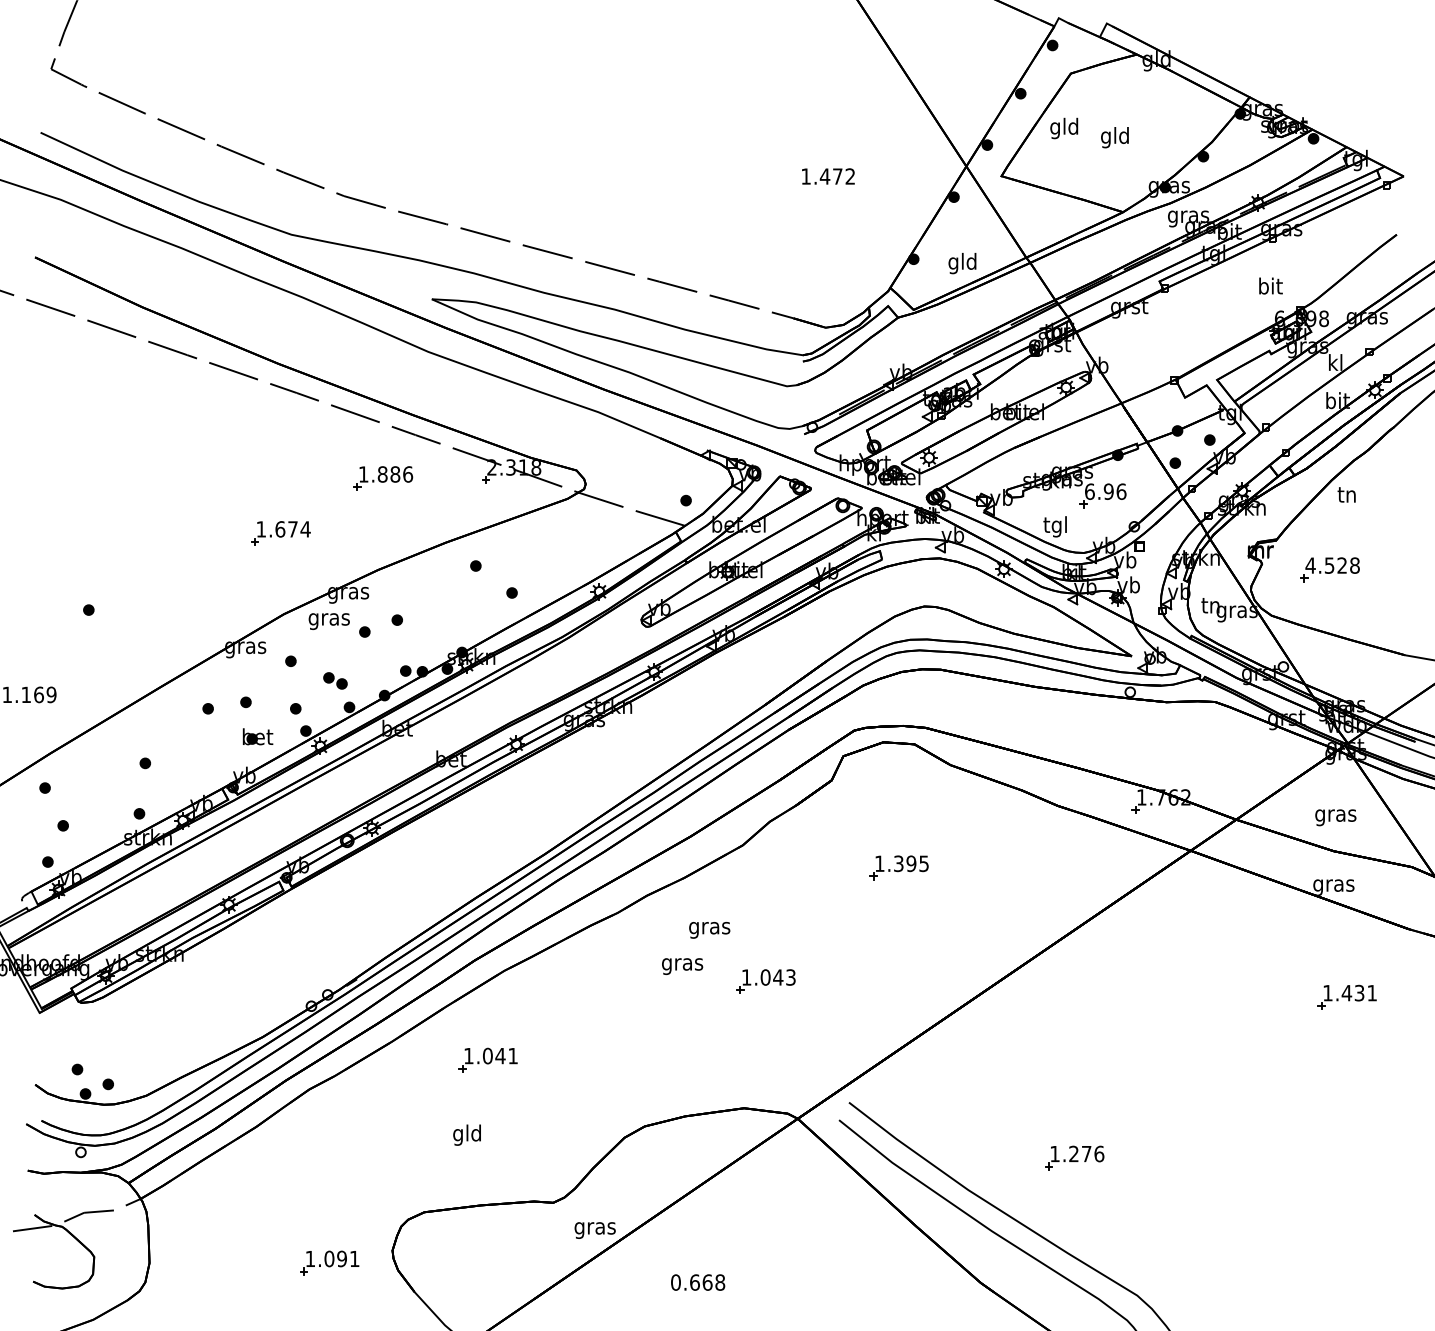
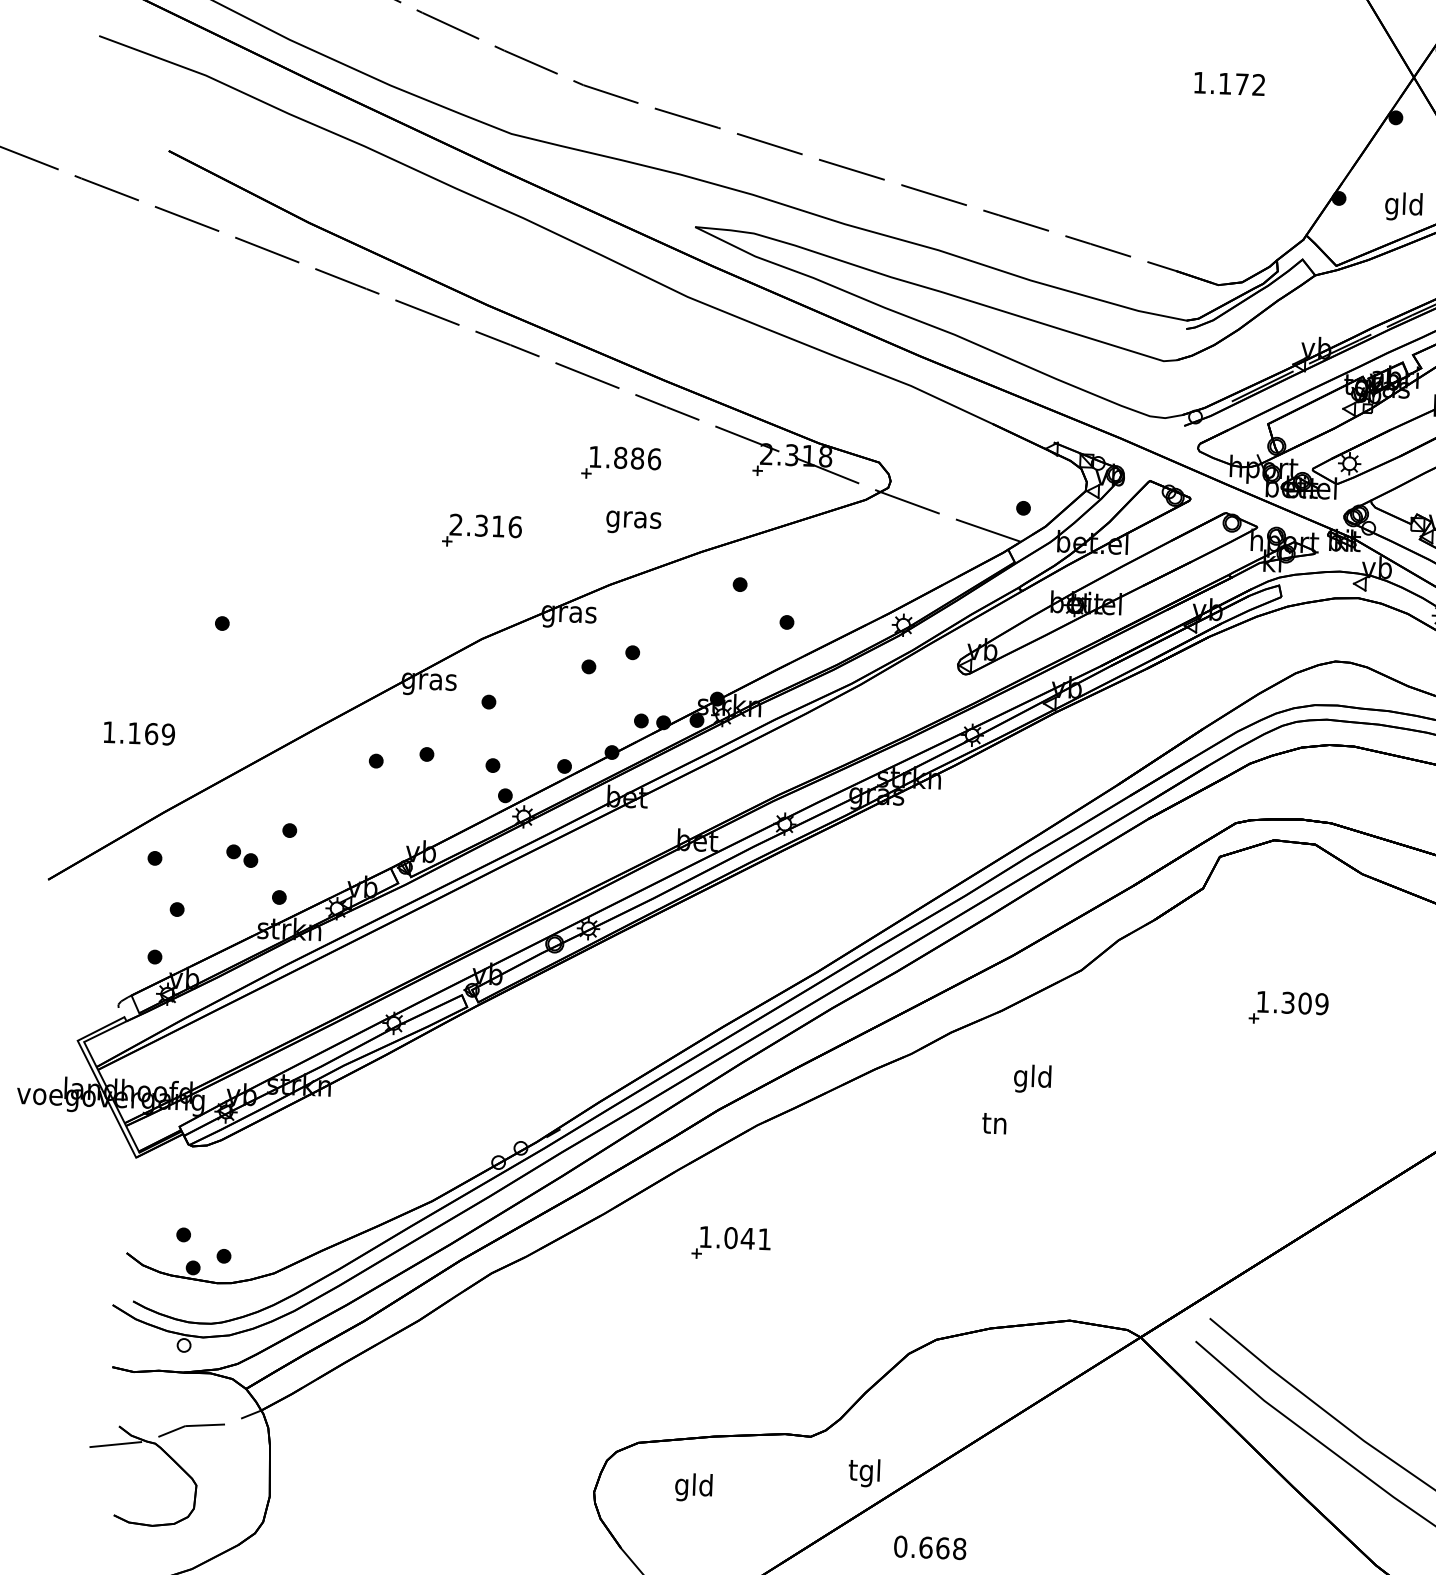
text: (824, 176) -> (1224, 83), 1.472 -> 1.172
text: (283, 529) -> (485, 526), 1.674 -> 2.316
text: (328, 621) -> (632, 522), moved
part: (335, 680) -> (242, 855), moved
part: (257, 736) -> (440, 800), removed
text: (917, 863) -> (1313, 1003), 1.395 -> 1.309
text: (709, 927) -> (1032, 1078), gras -> gld
text: (682, 965) -> (994, 1127), gras -> tn
part: (765, 981) -> (1104, 1152), removed
text: (466, 1134) -> (692, 1486), moved
text: (594, 1227) -> (864, 1471), gras -> tgl
part: (329, 1262) -> (509, 1504), removed
text: (698, 1282) -> (930, 1547), moved

